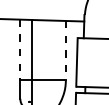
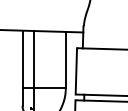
line: (20, 49) -> (22, 59), dashed -> solid
line: (65, 51) -> (65, 60), dashed -> solid

